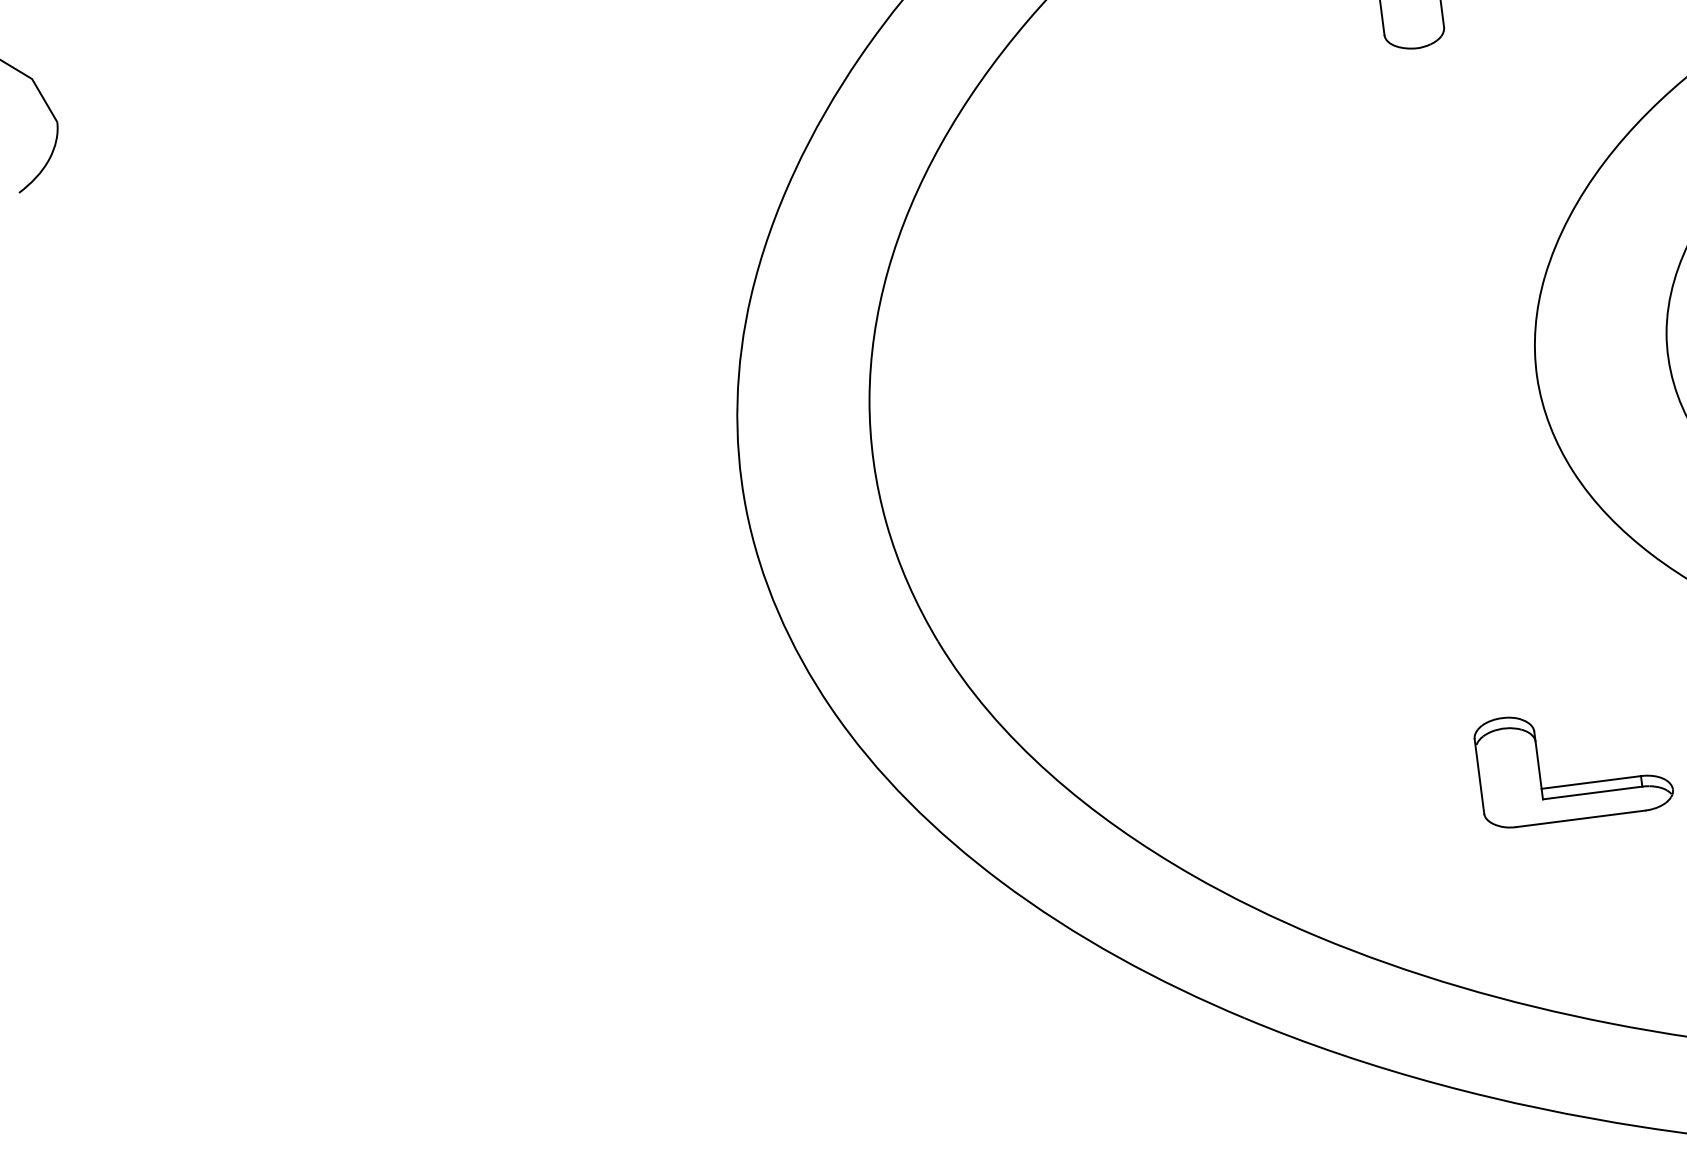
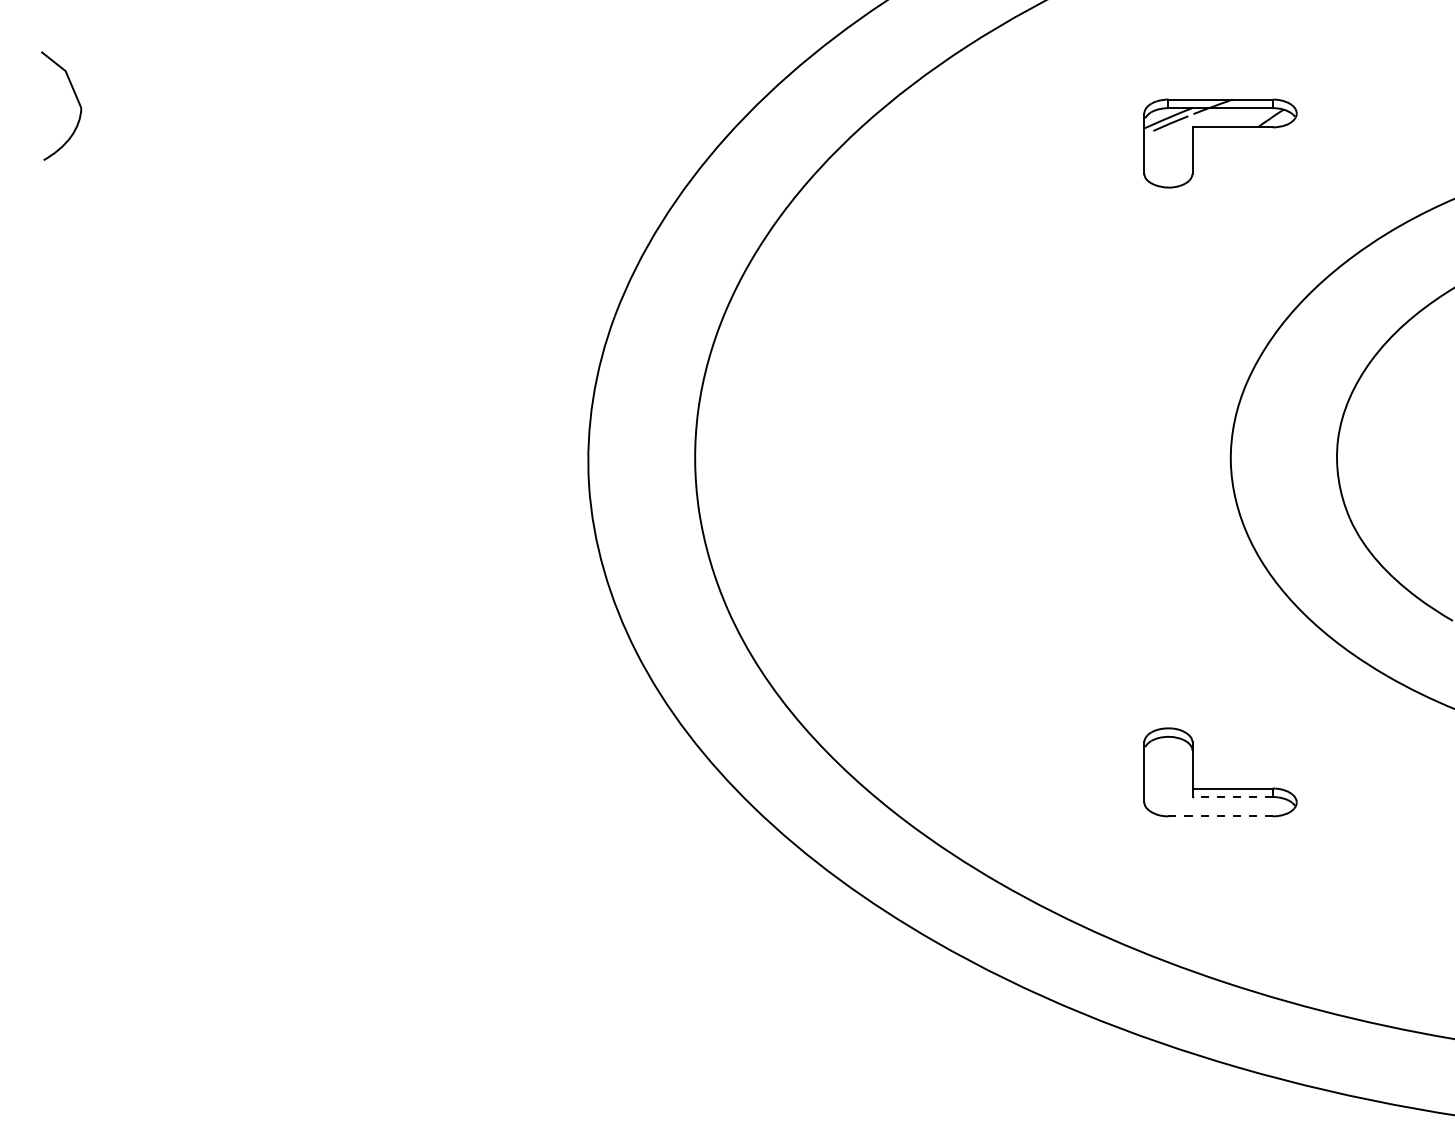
line: (1592, 793) -> (1232, 797), solid -> dashed
line: (1580, 819) -> (1220, 816), solid -> dashed

